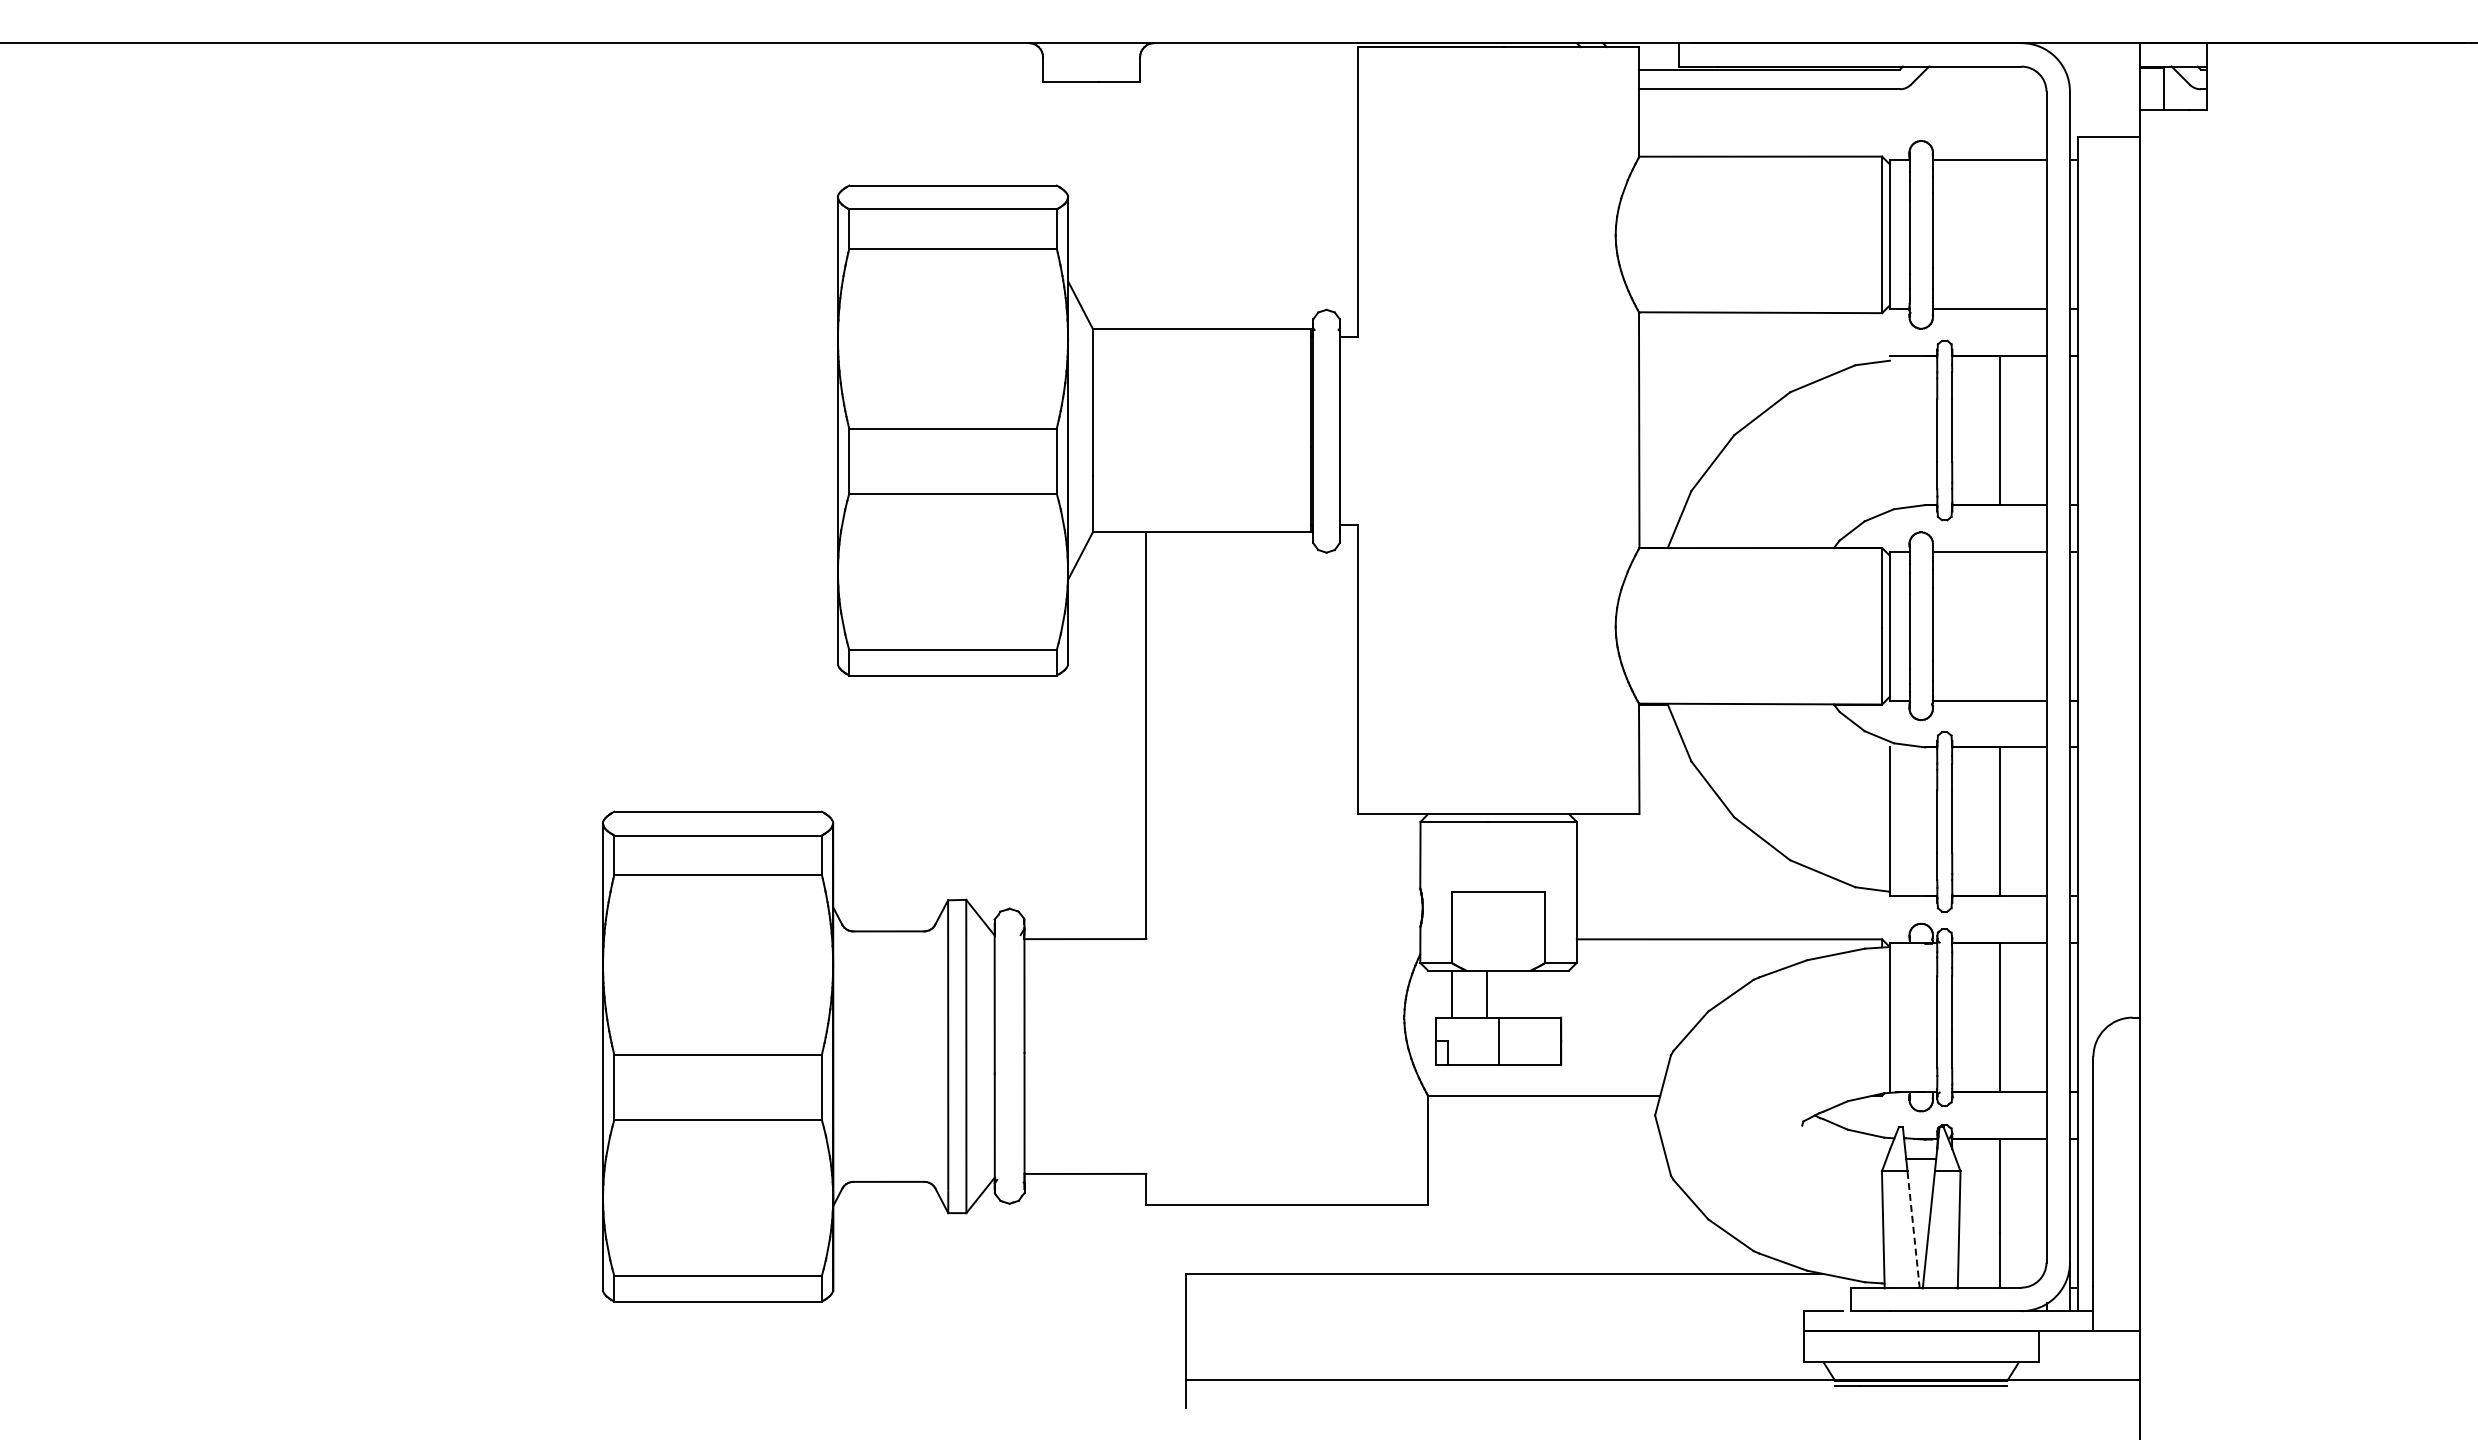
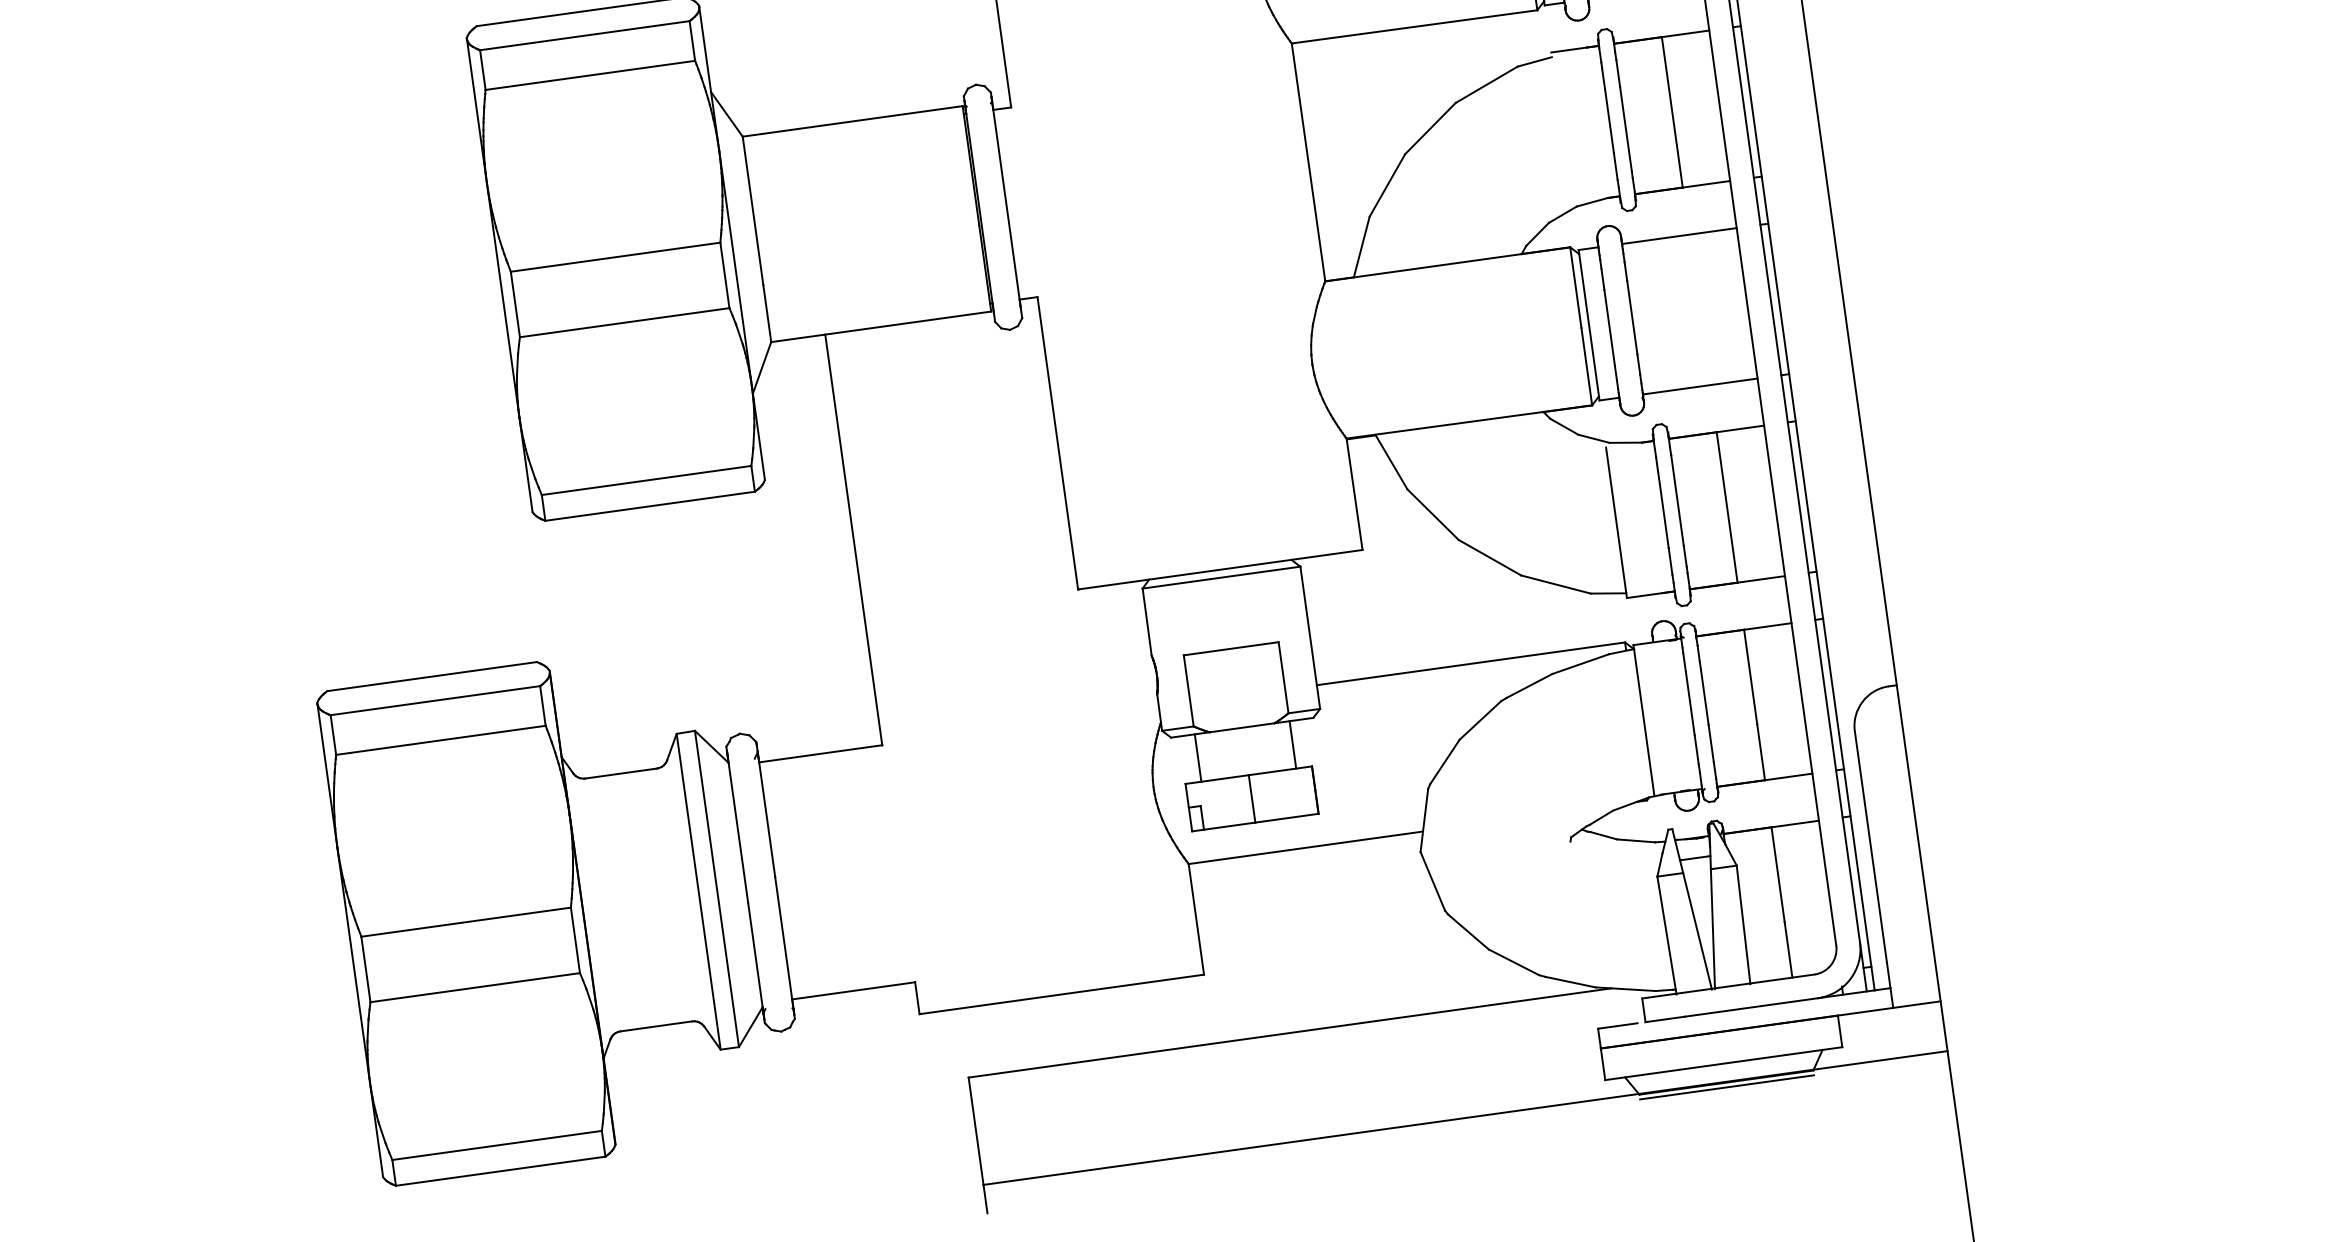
line: (1486, 993) -> (1292, 744), moved
line: (1913, 1229) -> (1697, 930), dashed -> solid

